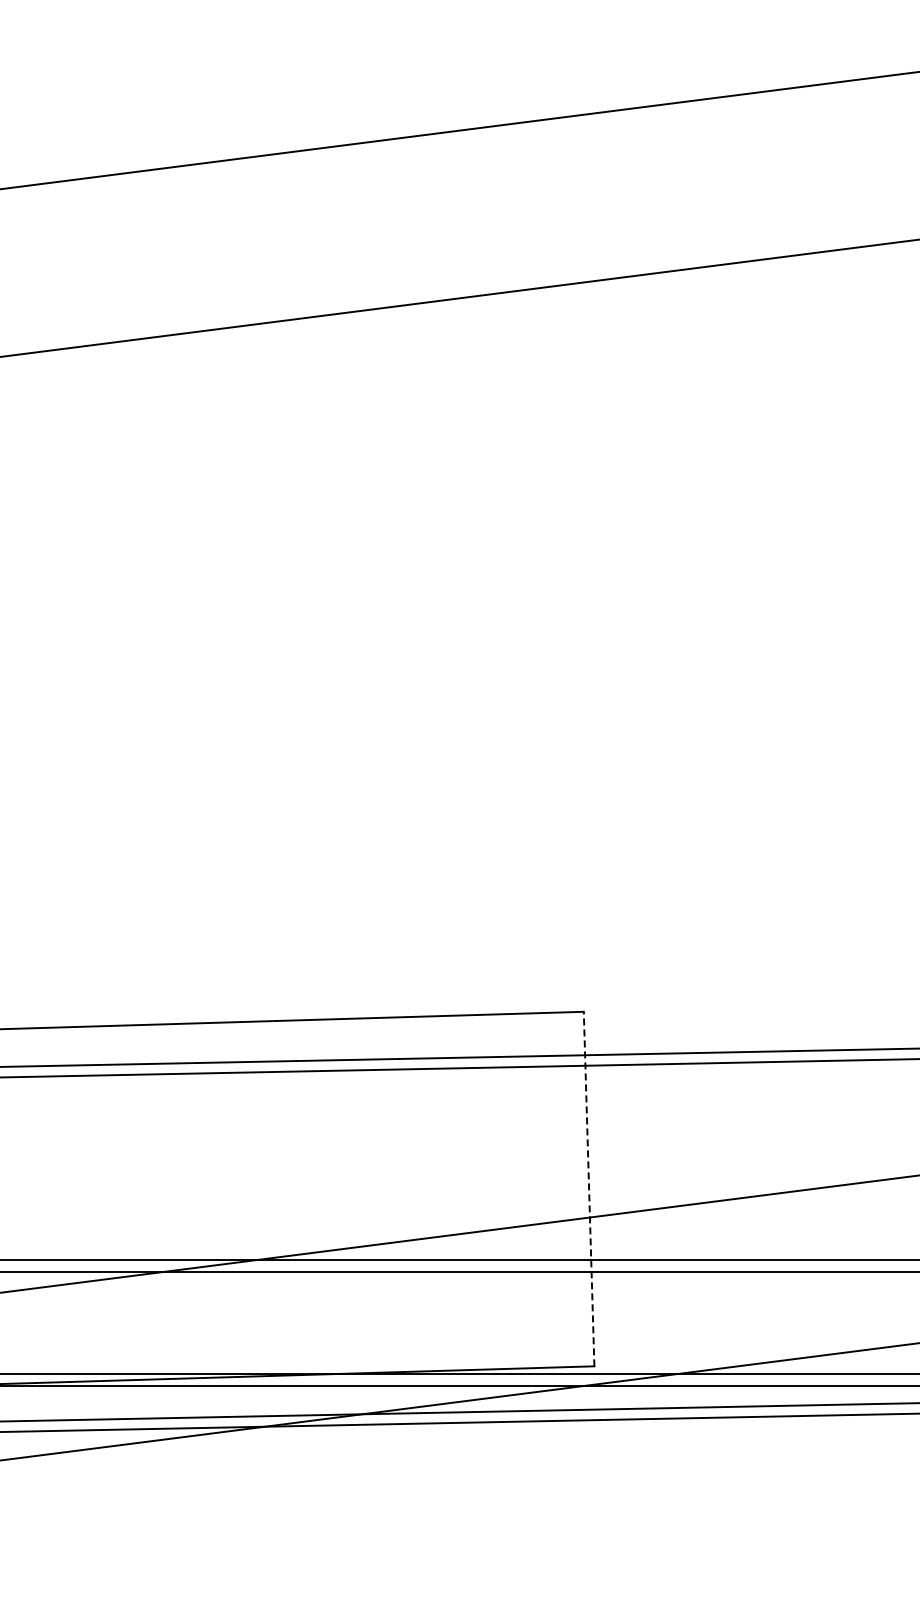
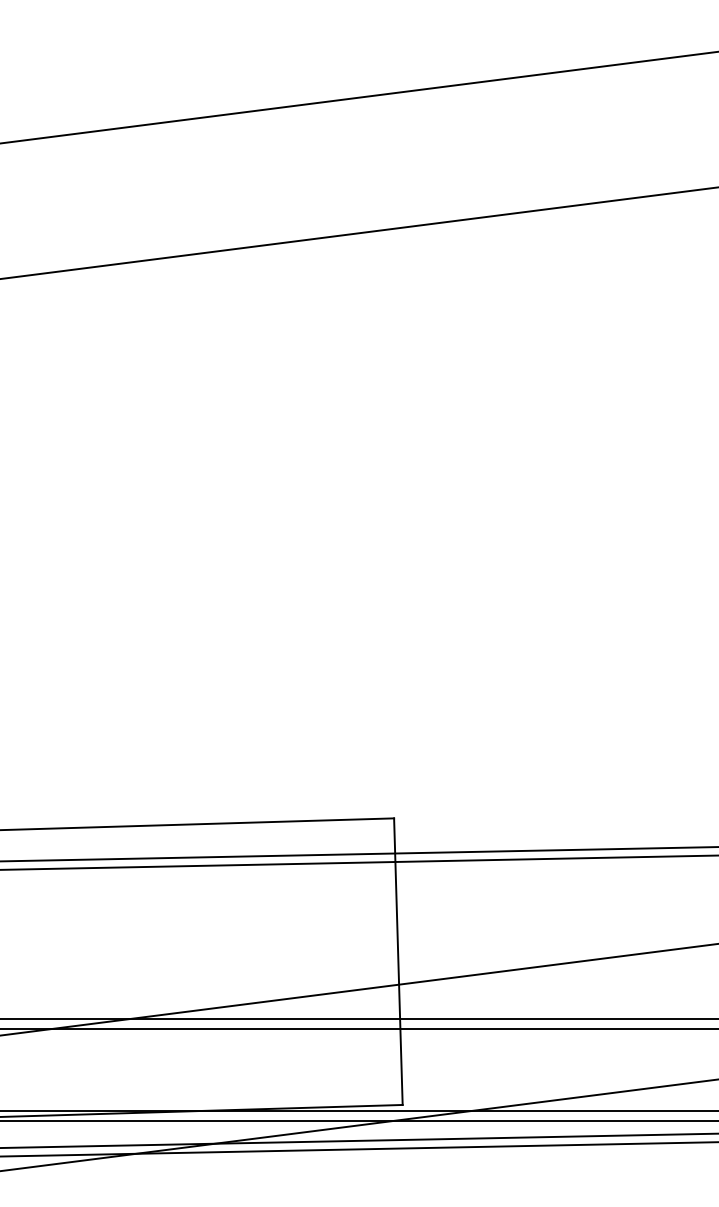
line: (589, 1188) -> (398, 961), dashed -> solid

